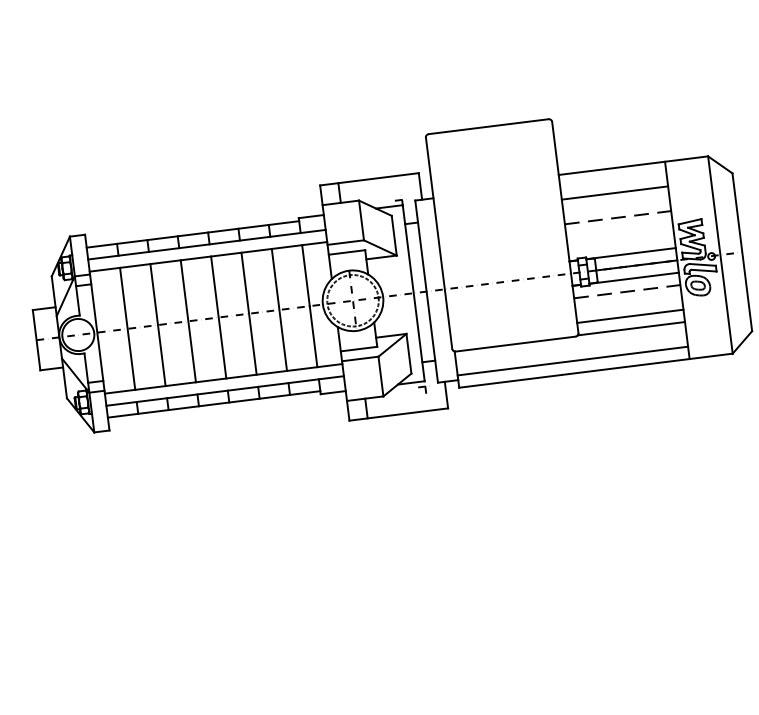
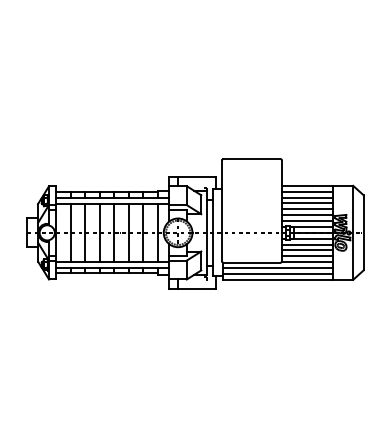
line: (613, 180) -> (307, 191), added
line: (616, 205) -> (307, 203), added
line: (618, 217) -> (307, 209), dashed -> solid
line: (619, 230) -> (307, 215), added
line: (621, 243) -> (307, 221), added
line: (627, 291) -> (307, 244), dashed -> solid
line: (629, 304) -> (307, 250), added
line: (570, 349) -> (277, 268), added

